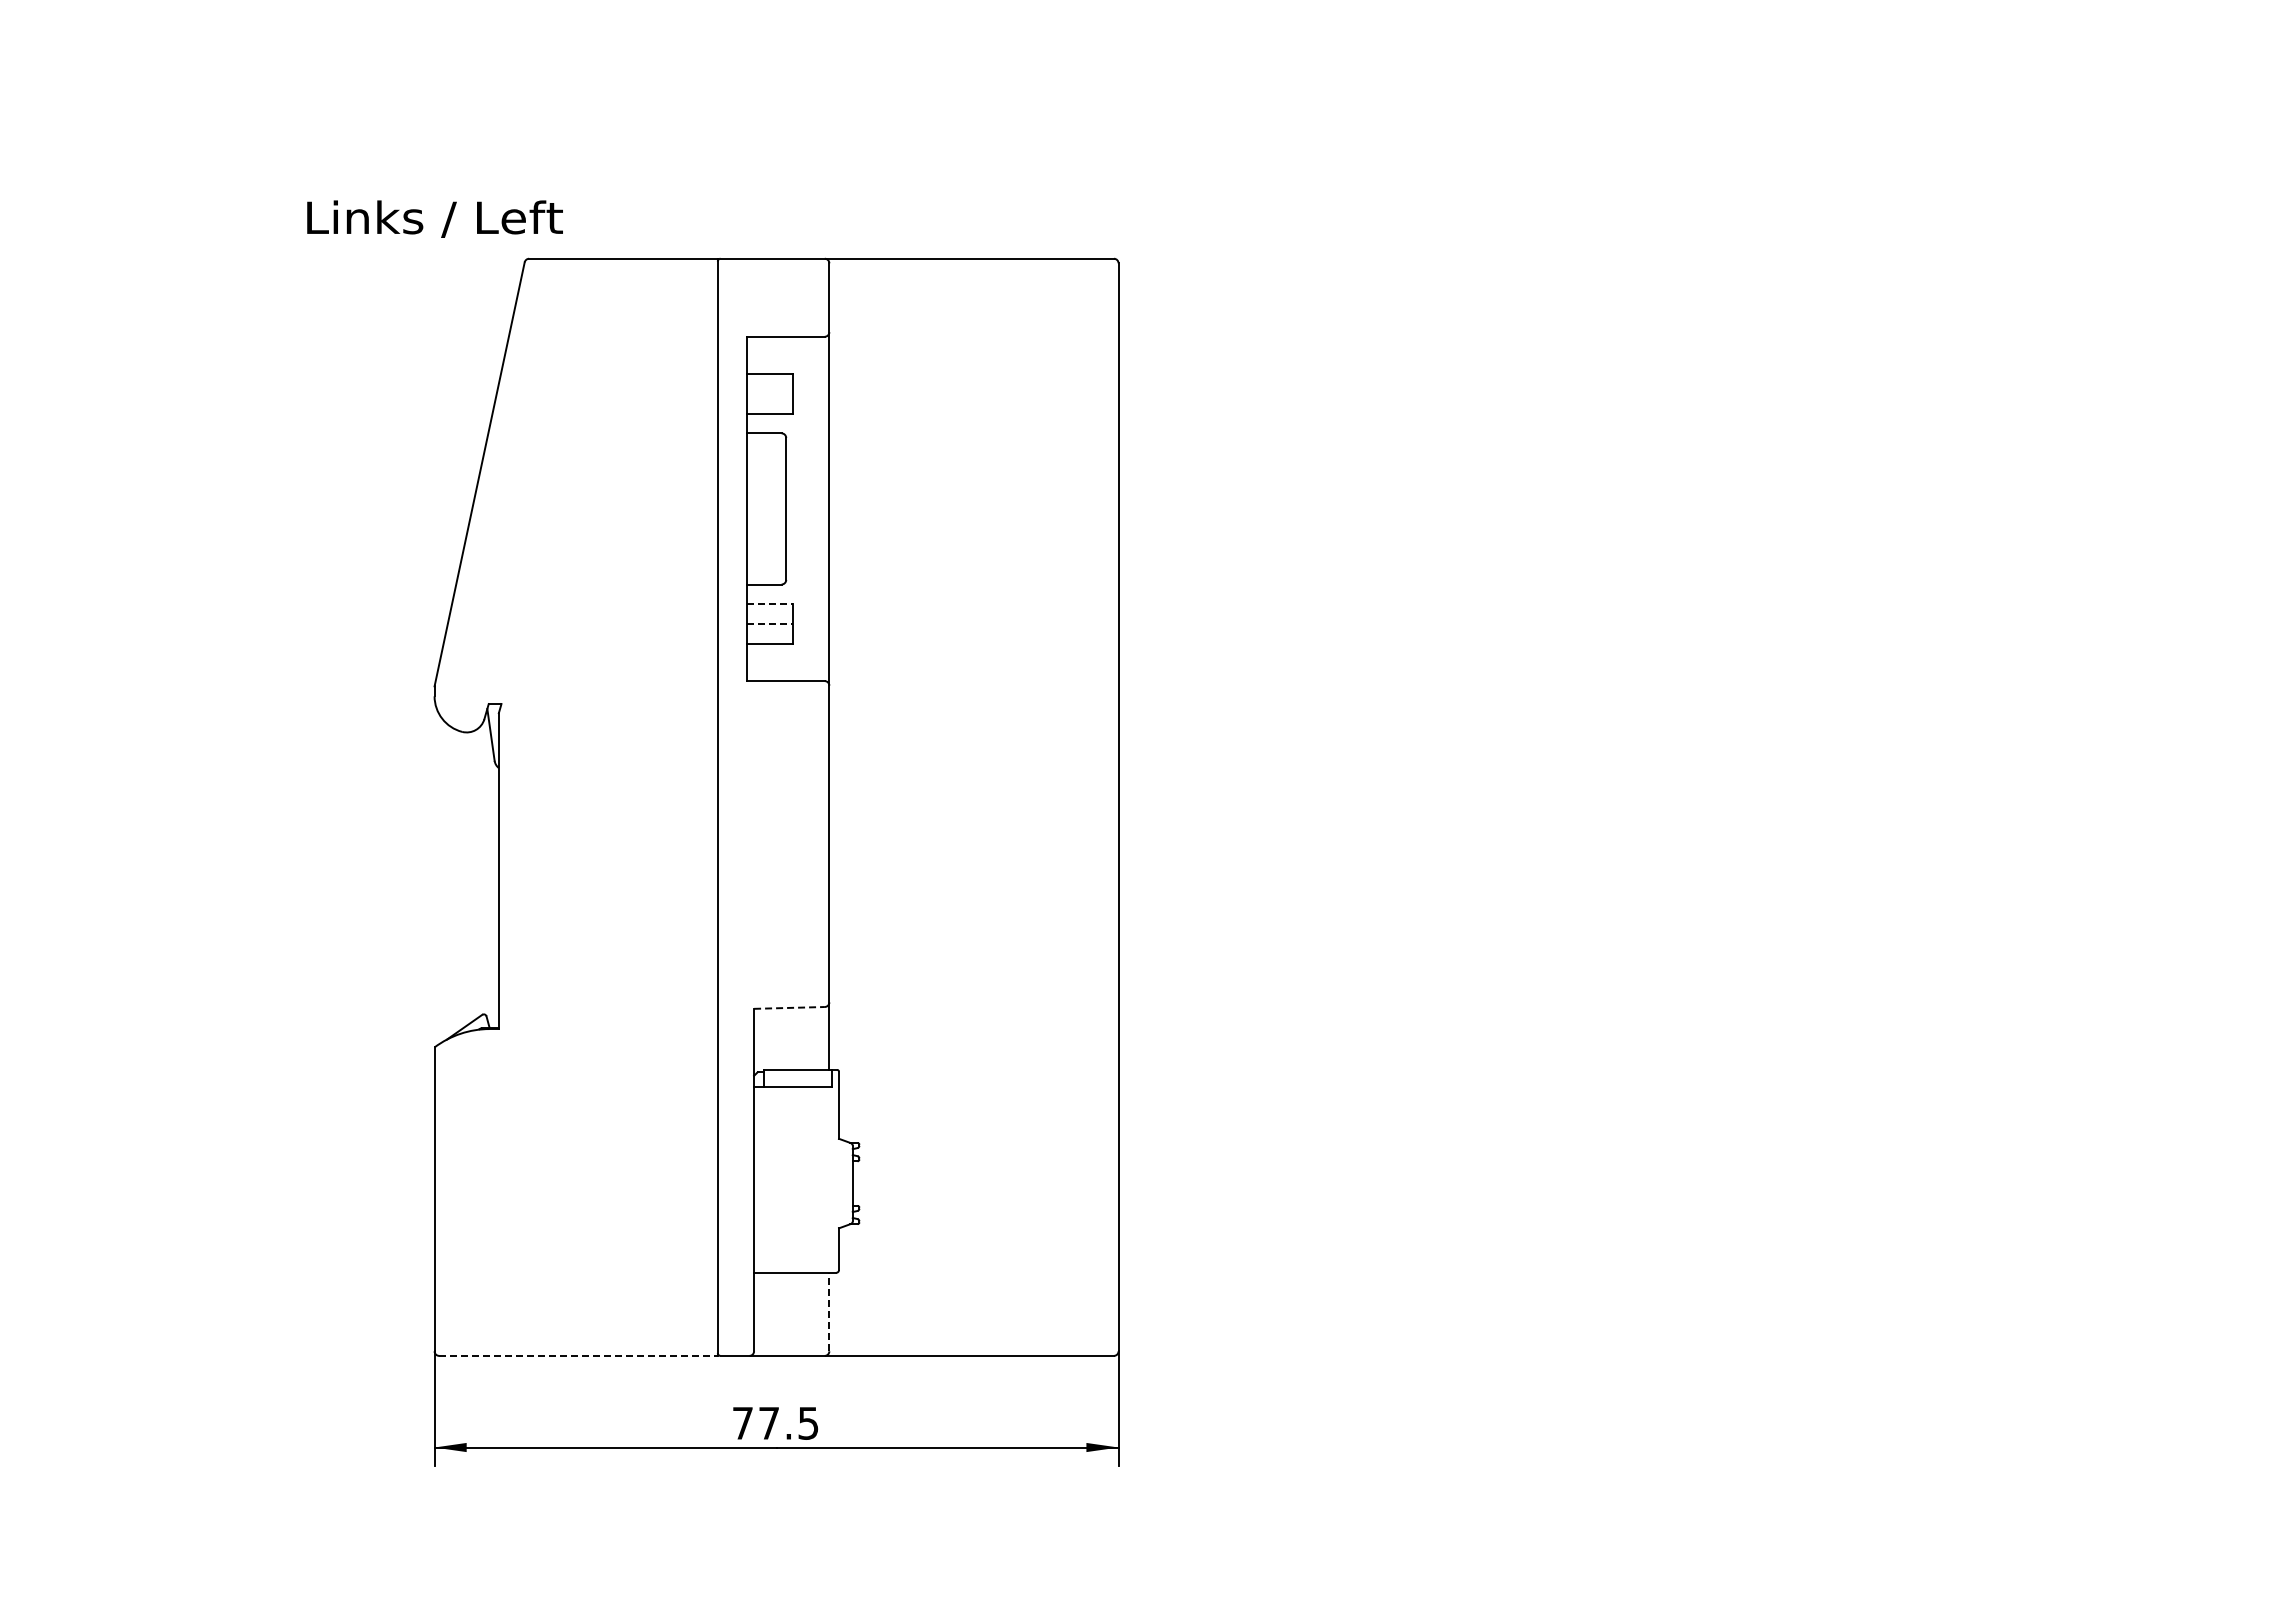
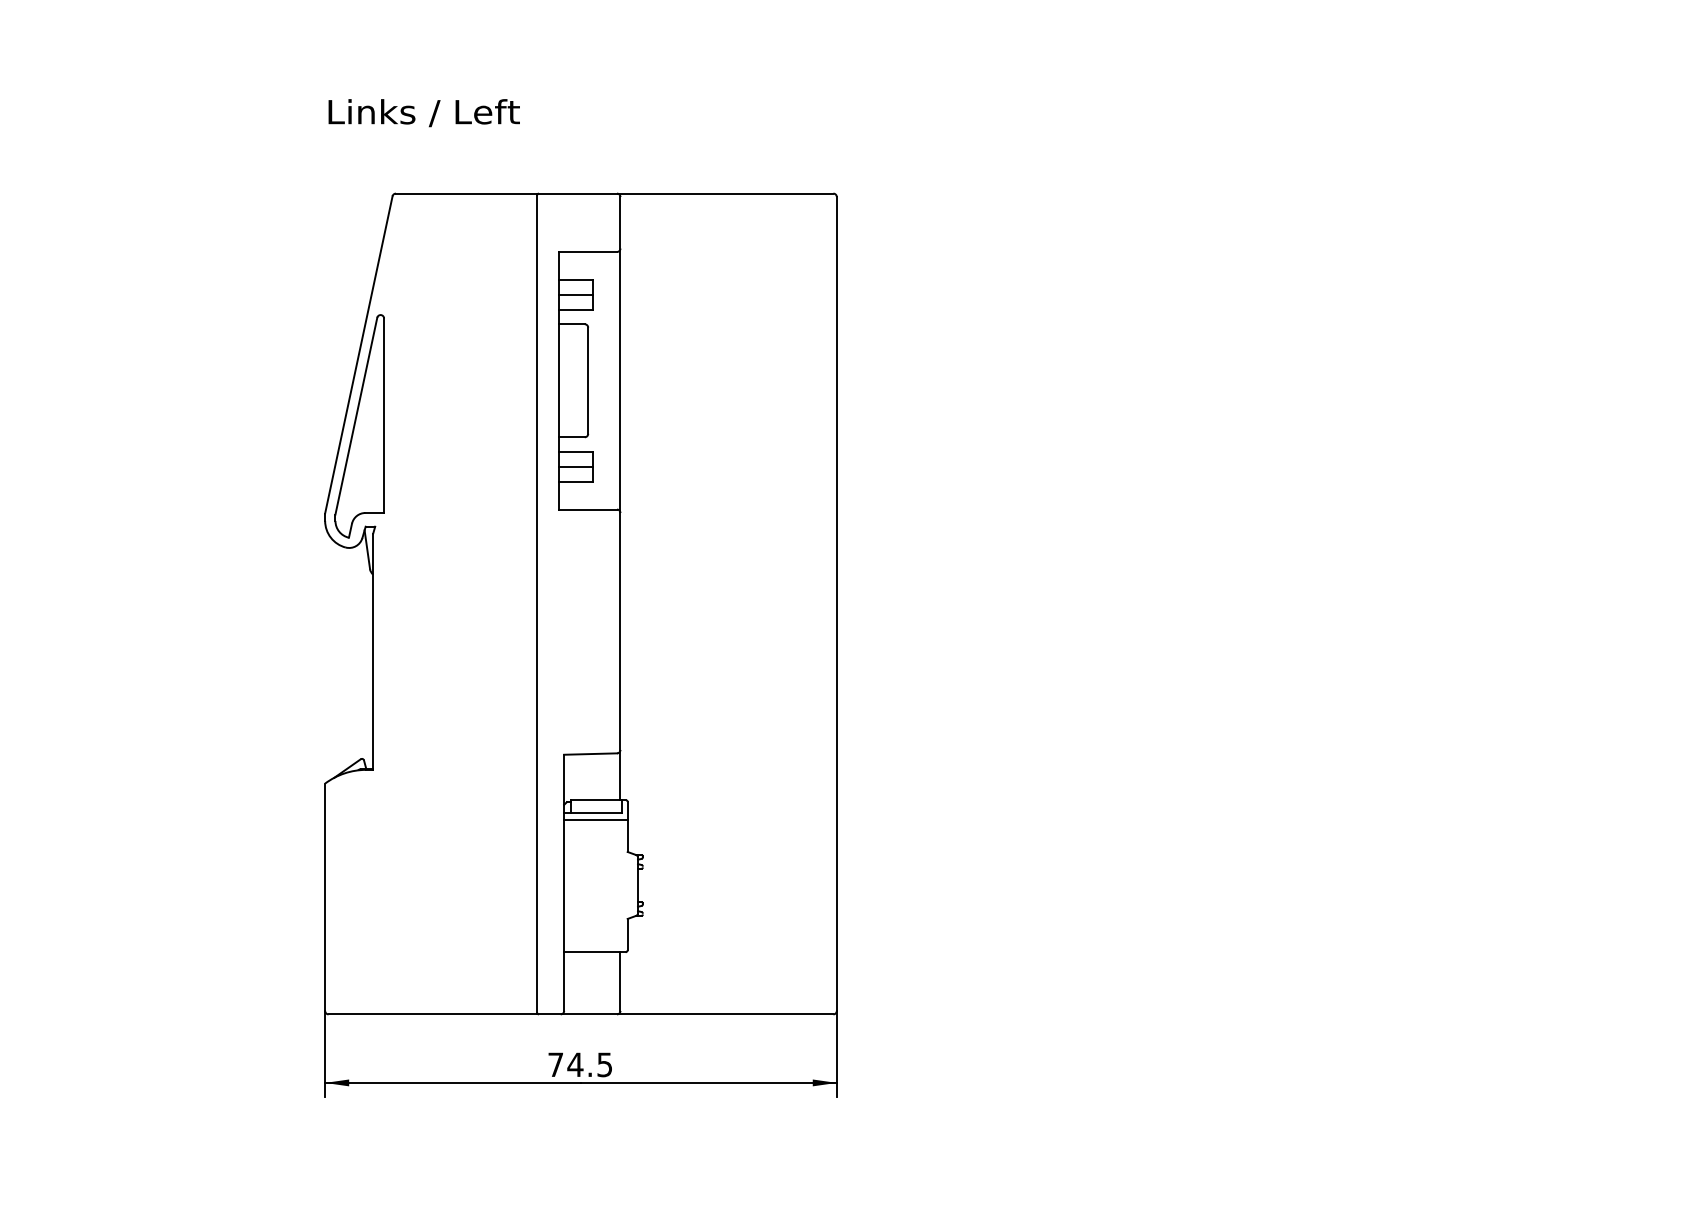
text: (434, 218) -> (423, 112), moved
line: (769, 394) -> (575, 295), added
part: (480, 569) -> (359, 426), added
line: (769, 603) -> (575, 451), dashed -> solid
line: (769, 623) -> (575, 466), dashed -> solid
line: (789, 1007) -> (590, 753), dashed -> solid
line: (796, 1096) -> (595, 820), added
line: (829, 1311) -> (620, 981), dashed -> solid
line: (579, 1355) -> (433, 1014), dashed -> solid
text: (768, 1423) -> (574, 1064), 77.5 -> 74.5

